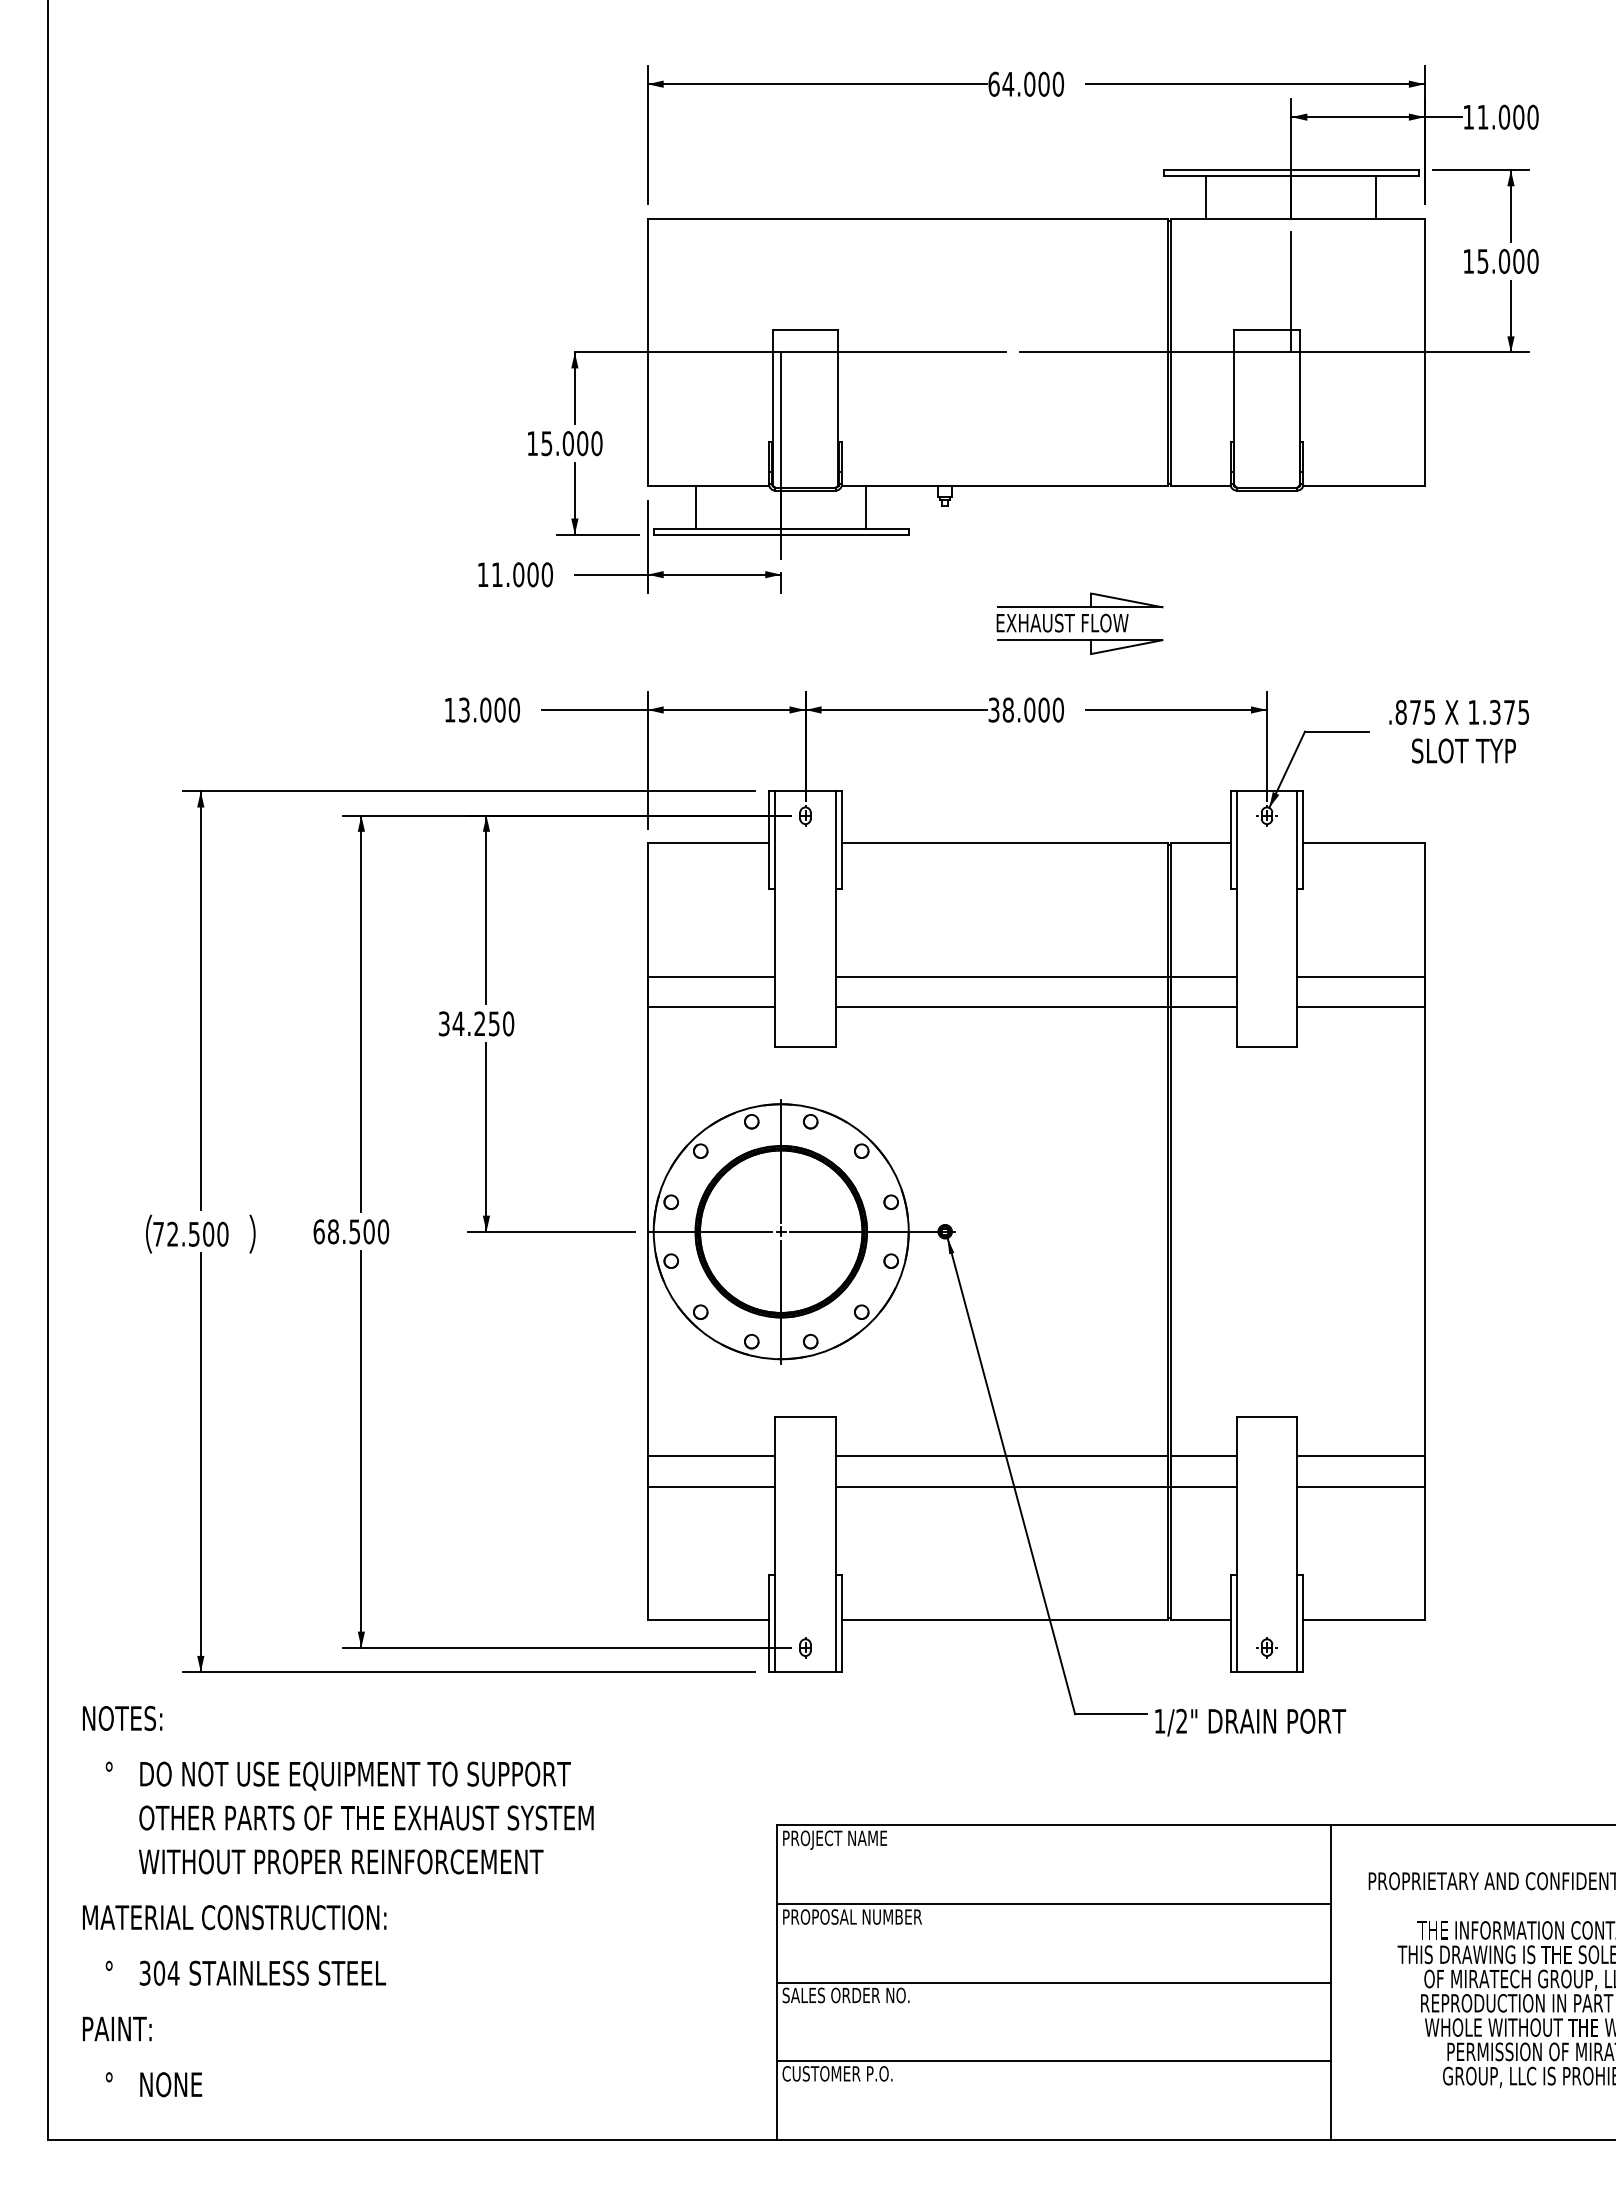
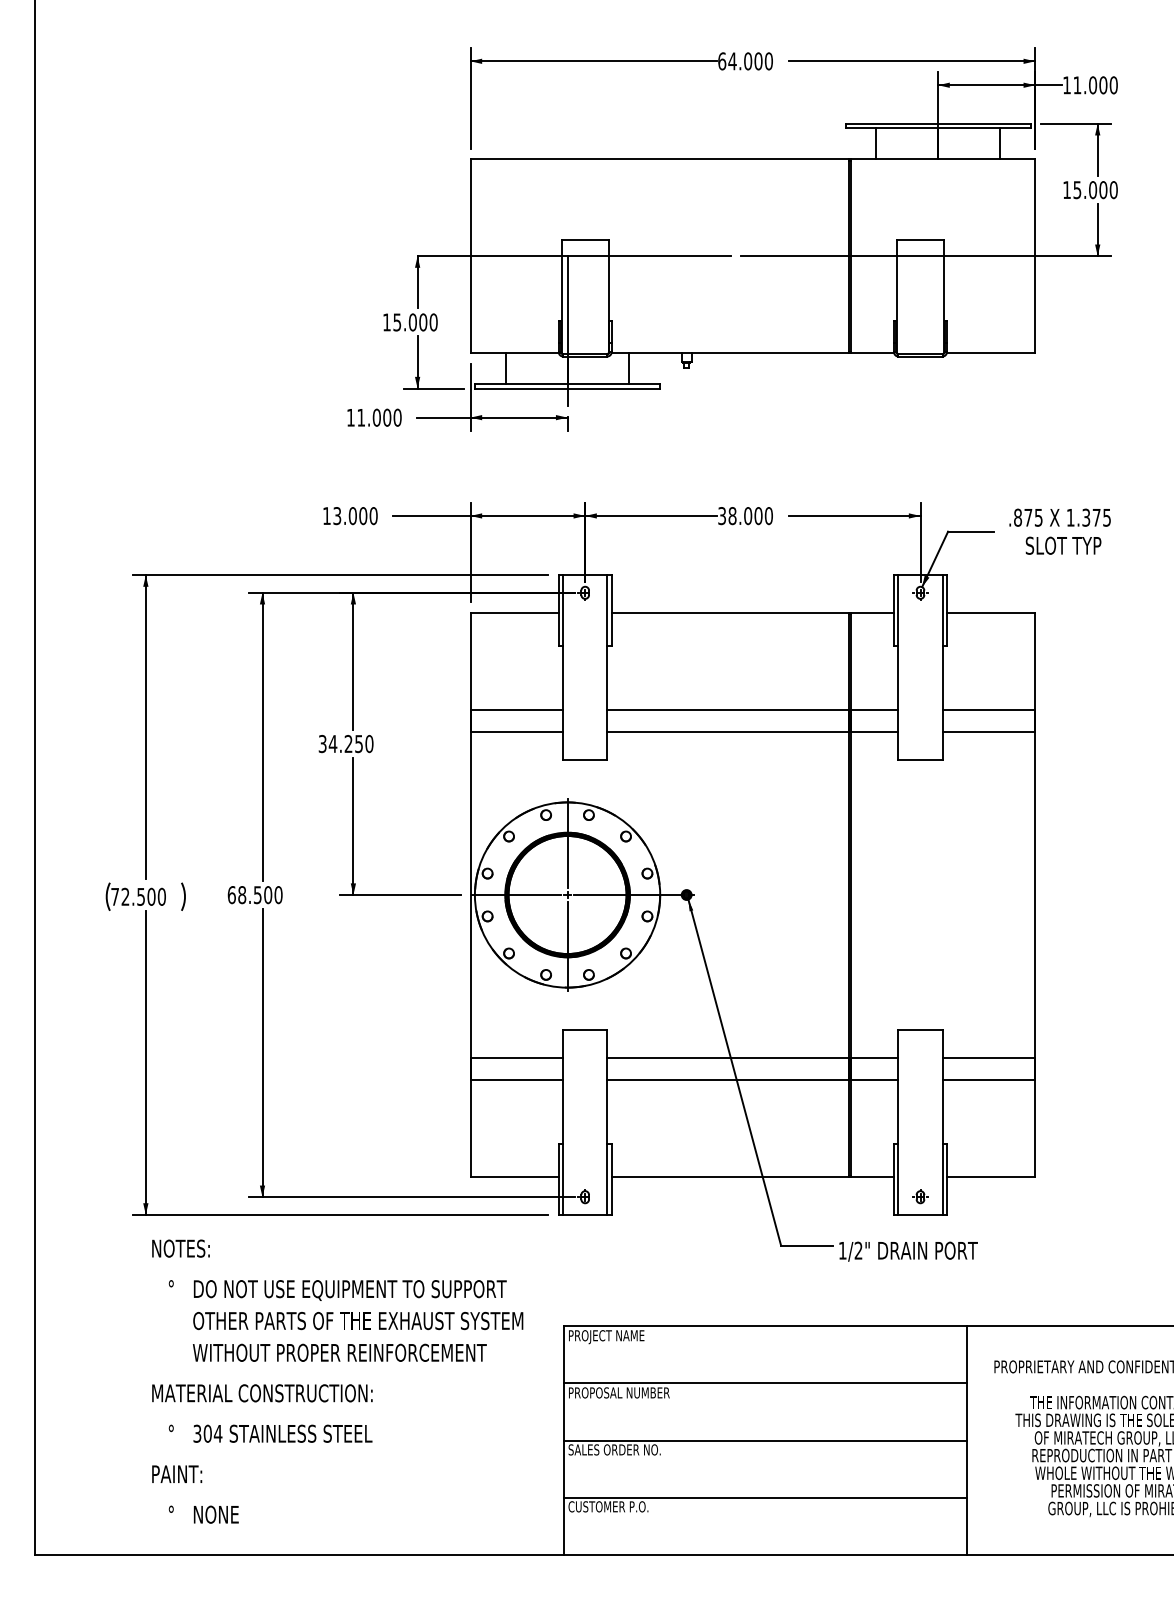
line: (1291, 292) -> (938, 212), removed
part: (1079, 624) -> (784, 453), removed
text: (337, 1901) -> (337, 1381), moved

